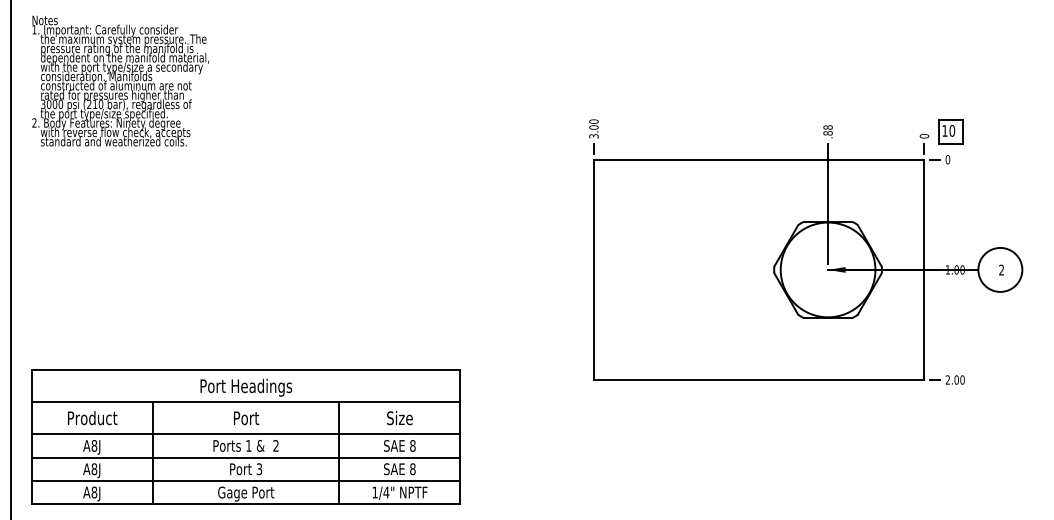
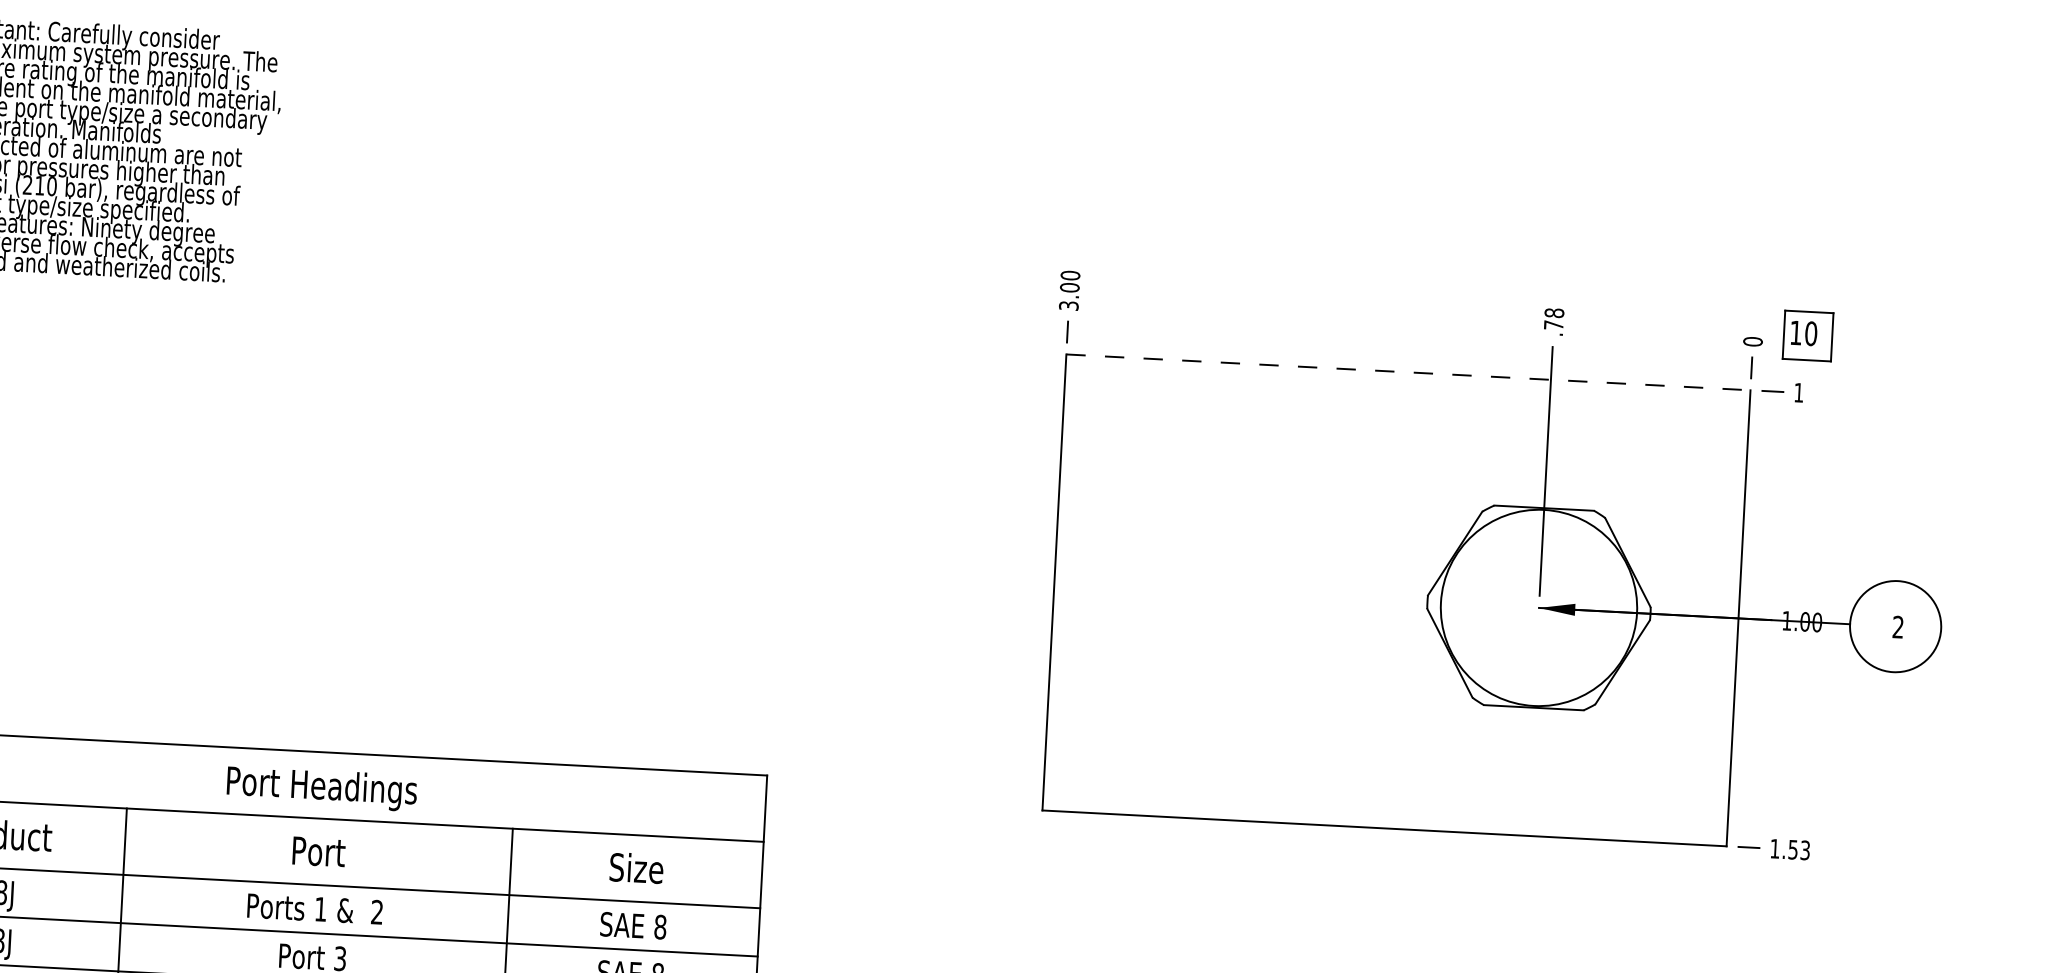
text: (827, 133) -> (1552, 325), .88 -> .78
line: (759, 159) -> (1409, 371), solid -> dashed
text: (947, 159) -> (1798, 392), 0 -> 1
text: (954, 379) -> (1788, 848), 2.00 -> 1.53

